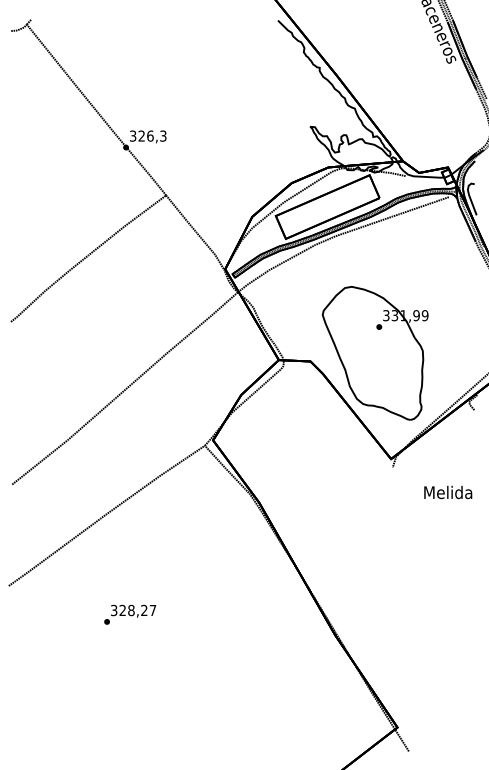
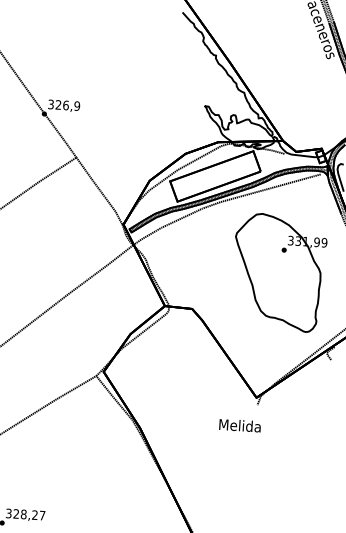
text: (163, 135) -> (77, 105), 326,3 -> 326,9
part: (374, 353) -> (278, 272), moved
text: (448, 492) -> (240, 425), moved

